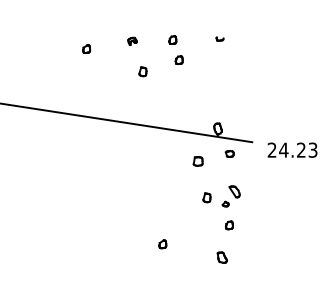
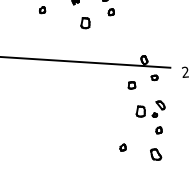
part: (142, 71) -> (85, 22), size x1.6
part: (206, 197) -> (140, 111), size x1.6
part: (162, 244) -> (122, 147), moved
part: (221, 257) -> (155, 154), size x1.4

